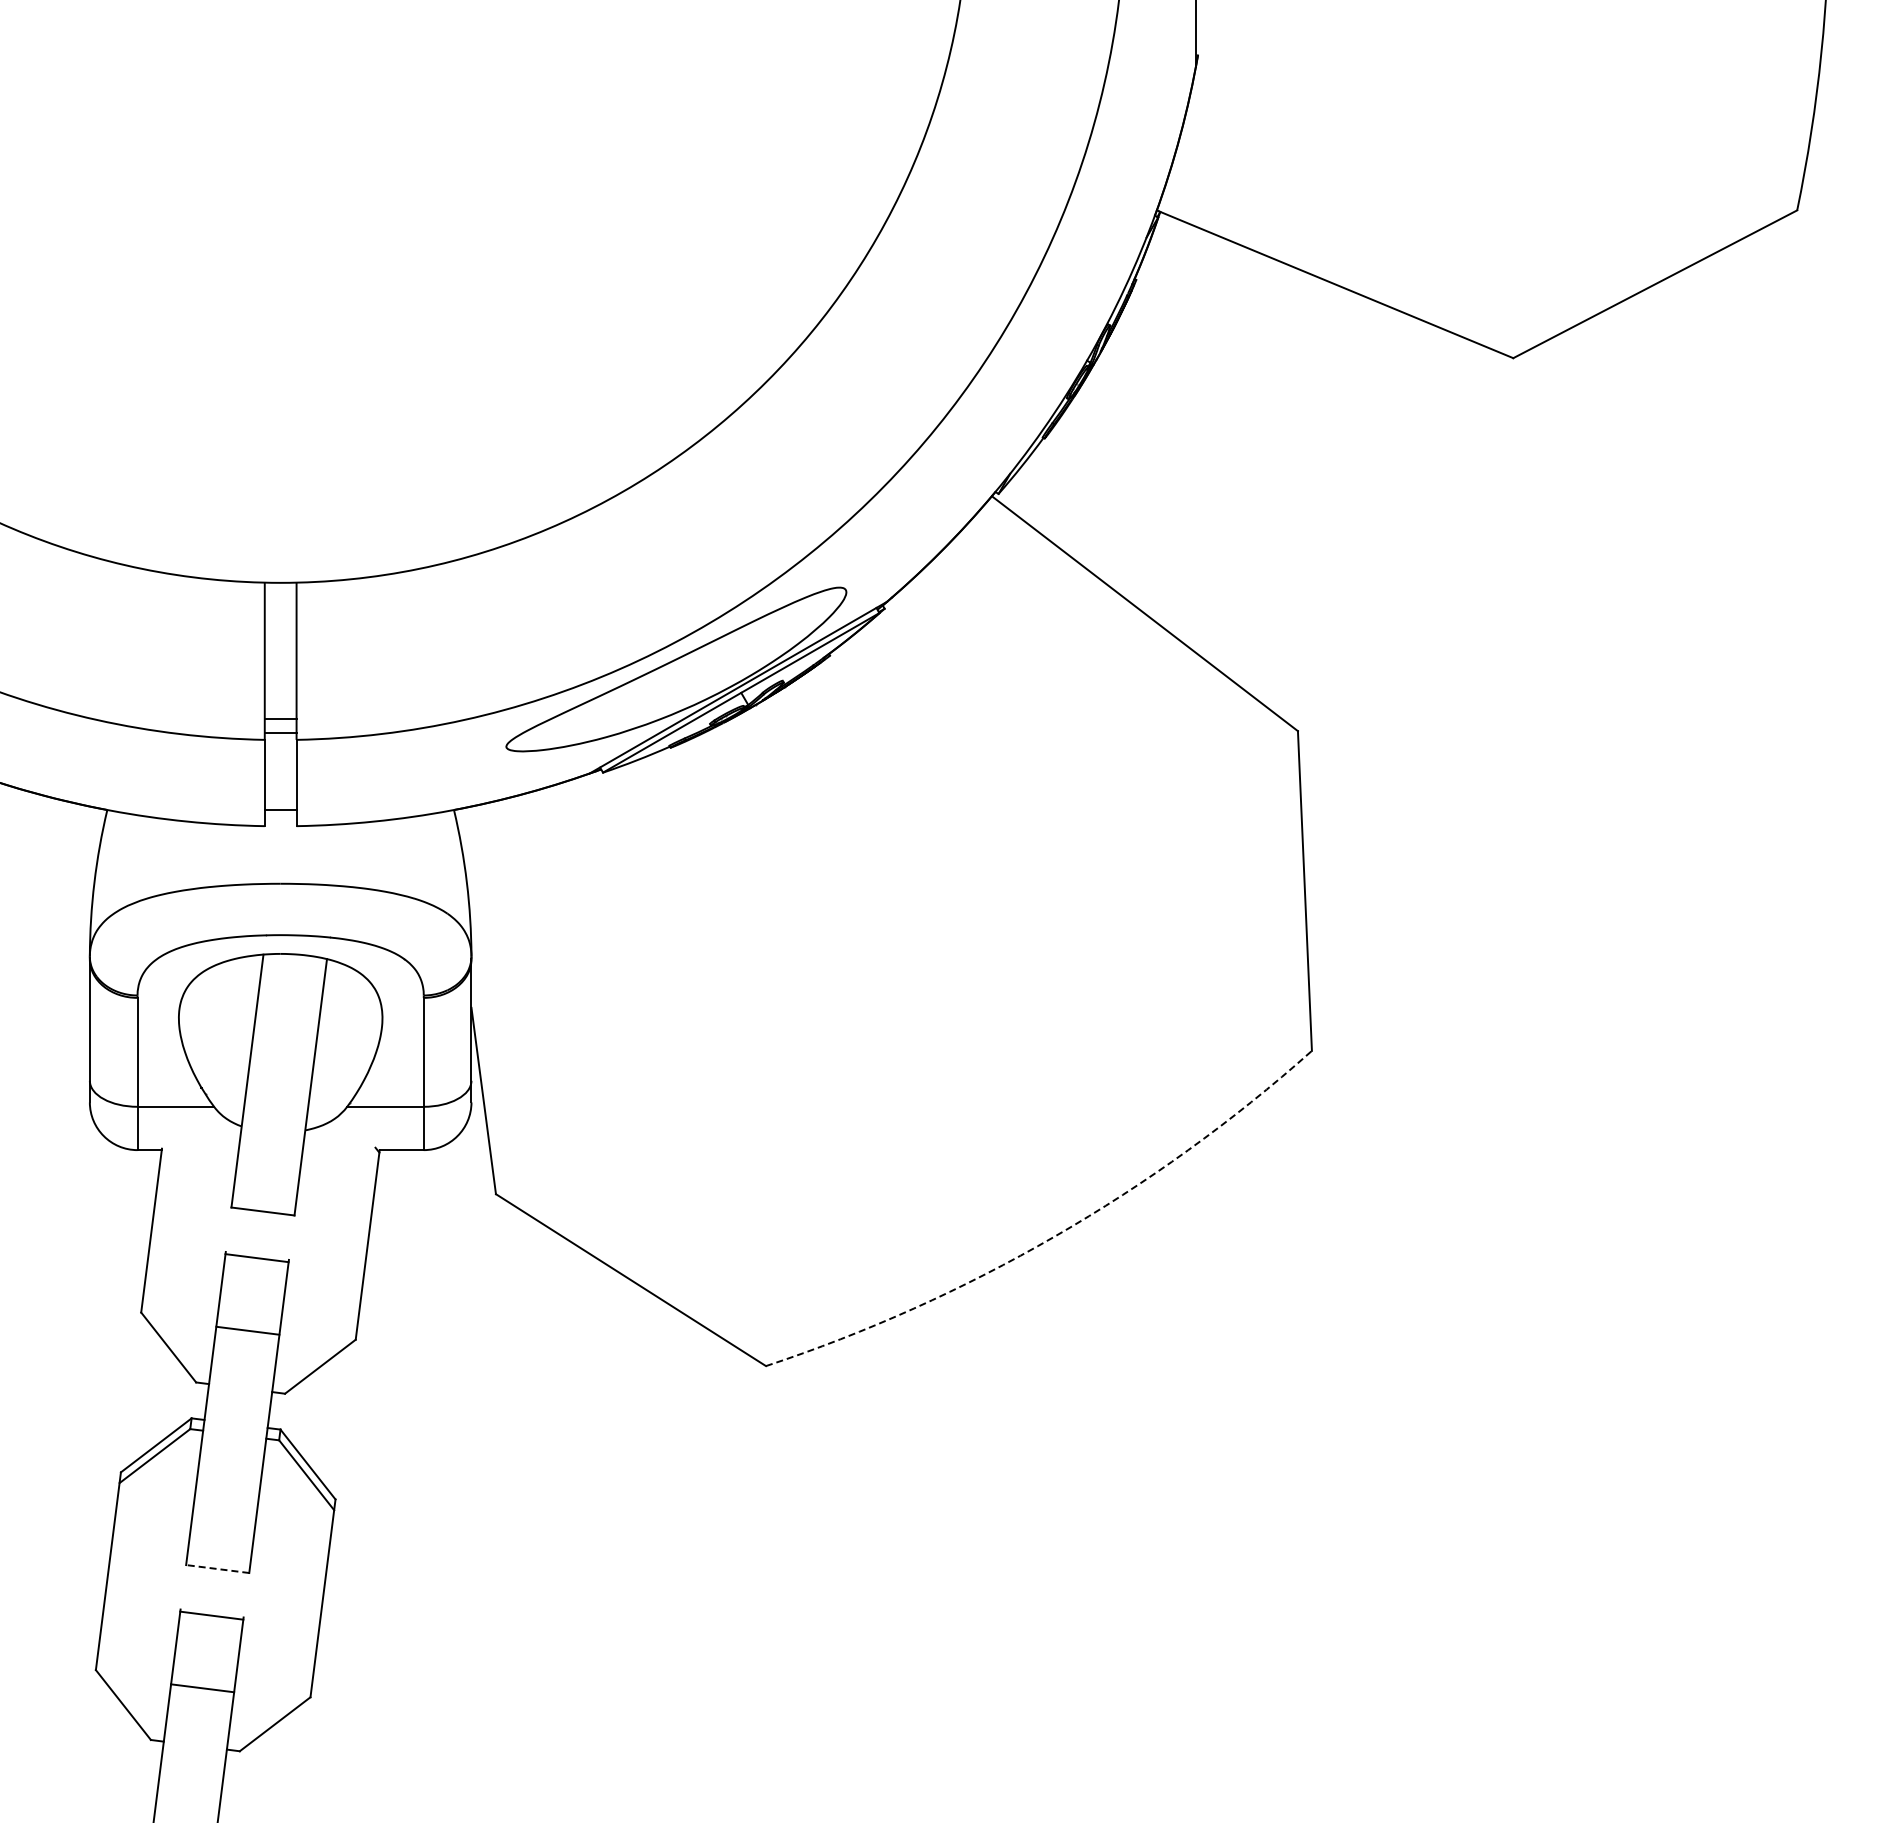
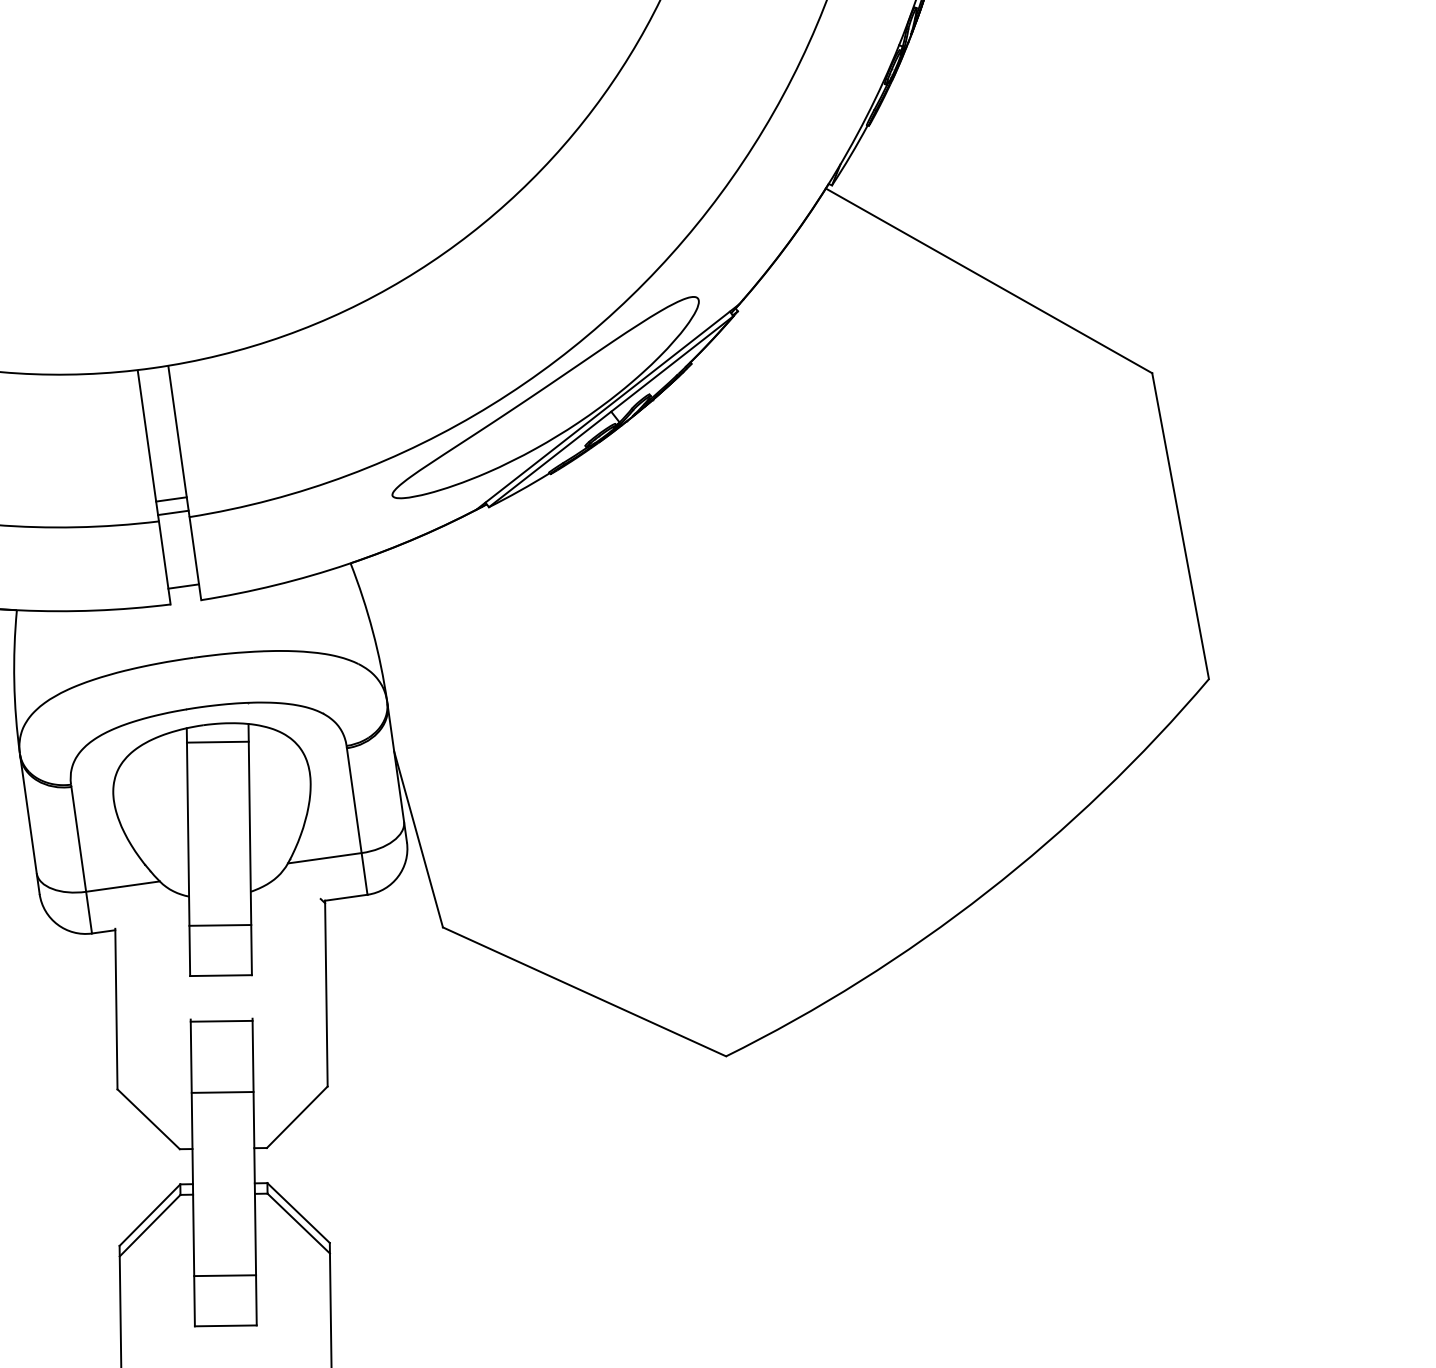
line: (292, 973) -> (217, 742), added
line: (269, 1160) -> (220, 925), added
arc: (1055, 1236) -> (987, 892), dashed -> solid
line: (223, 1517) -> (224, 1275), added
line: (217, 1569) -> (225, 1326), dashed -> solid

